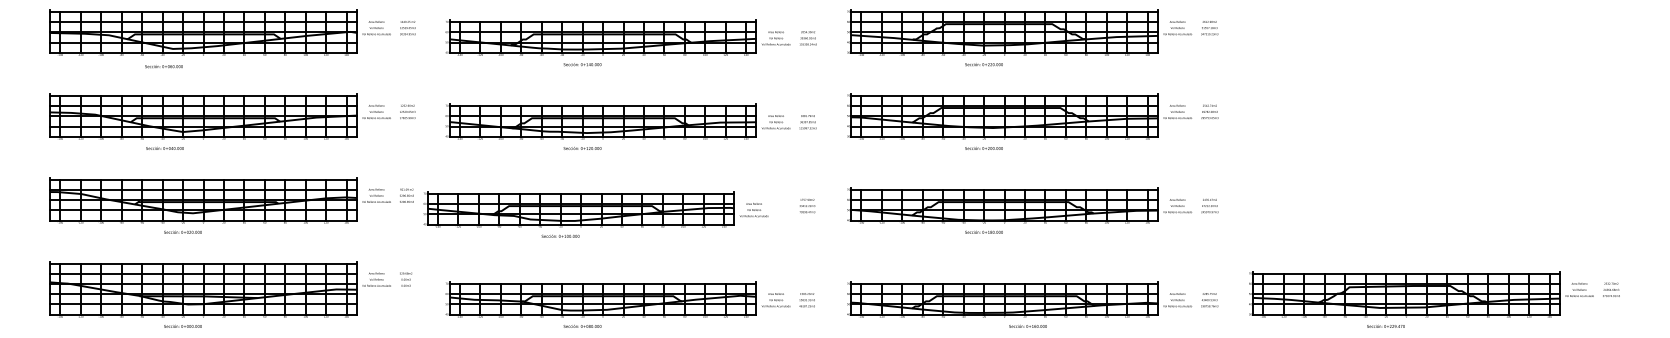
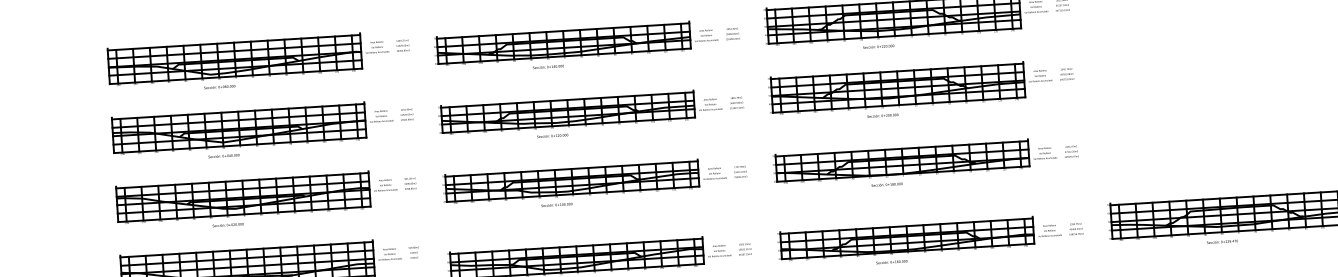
text: (163, 66) -> (219, 86), moved
text: (164, 148) -> (223, 156), moved
part: (595, 214) -> (584, 185), moved
text: (1027, 325) -> (891, 261), moved

